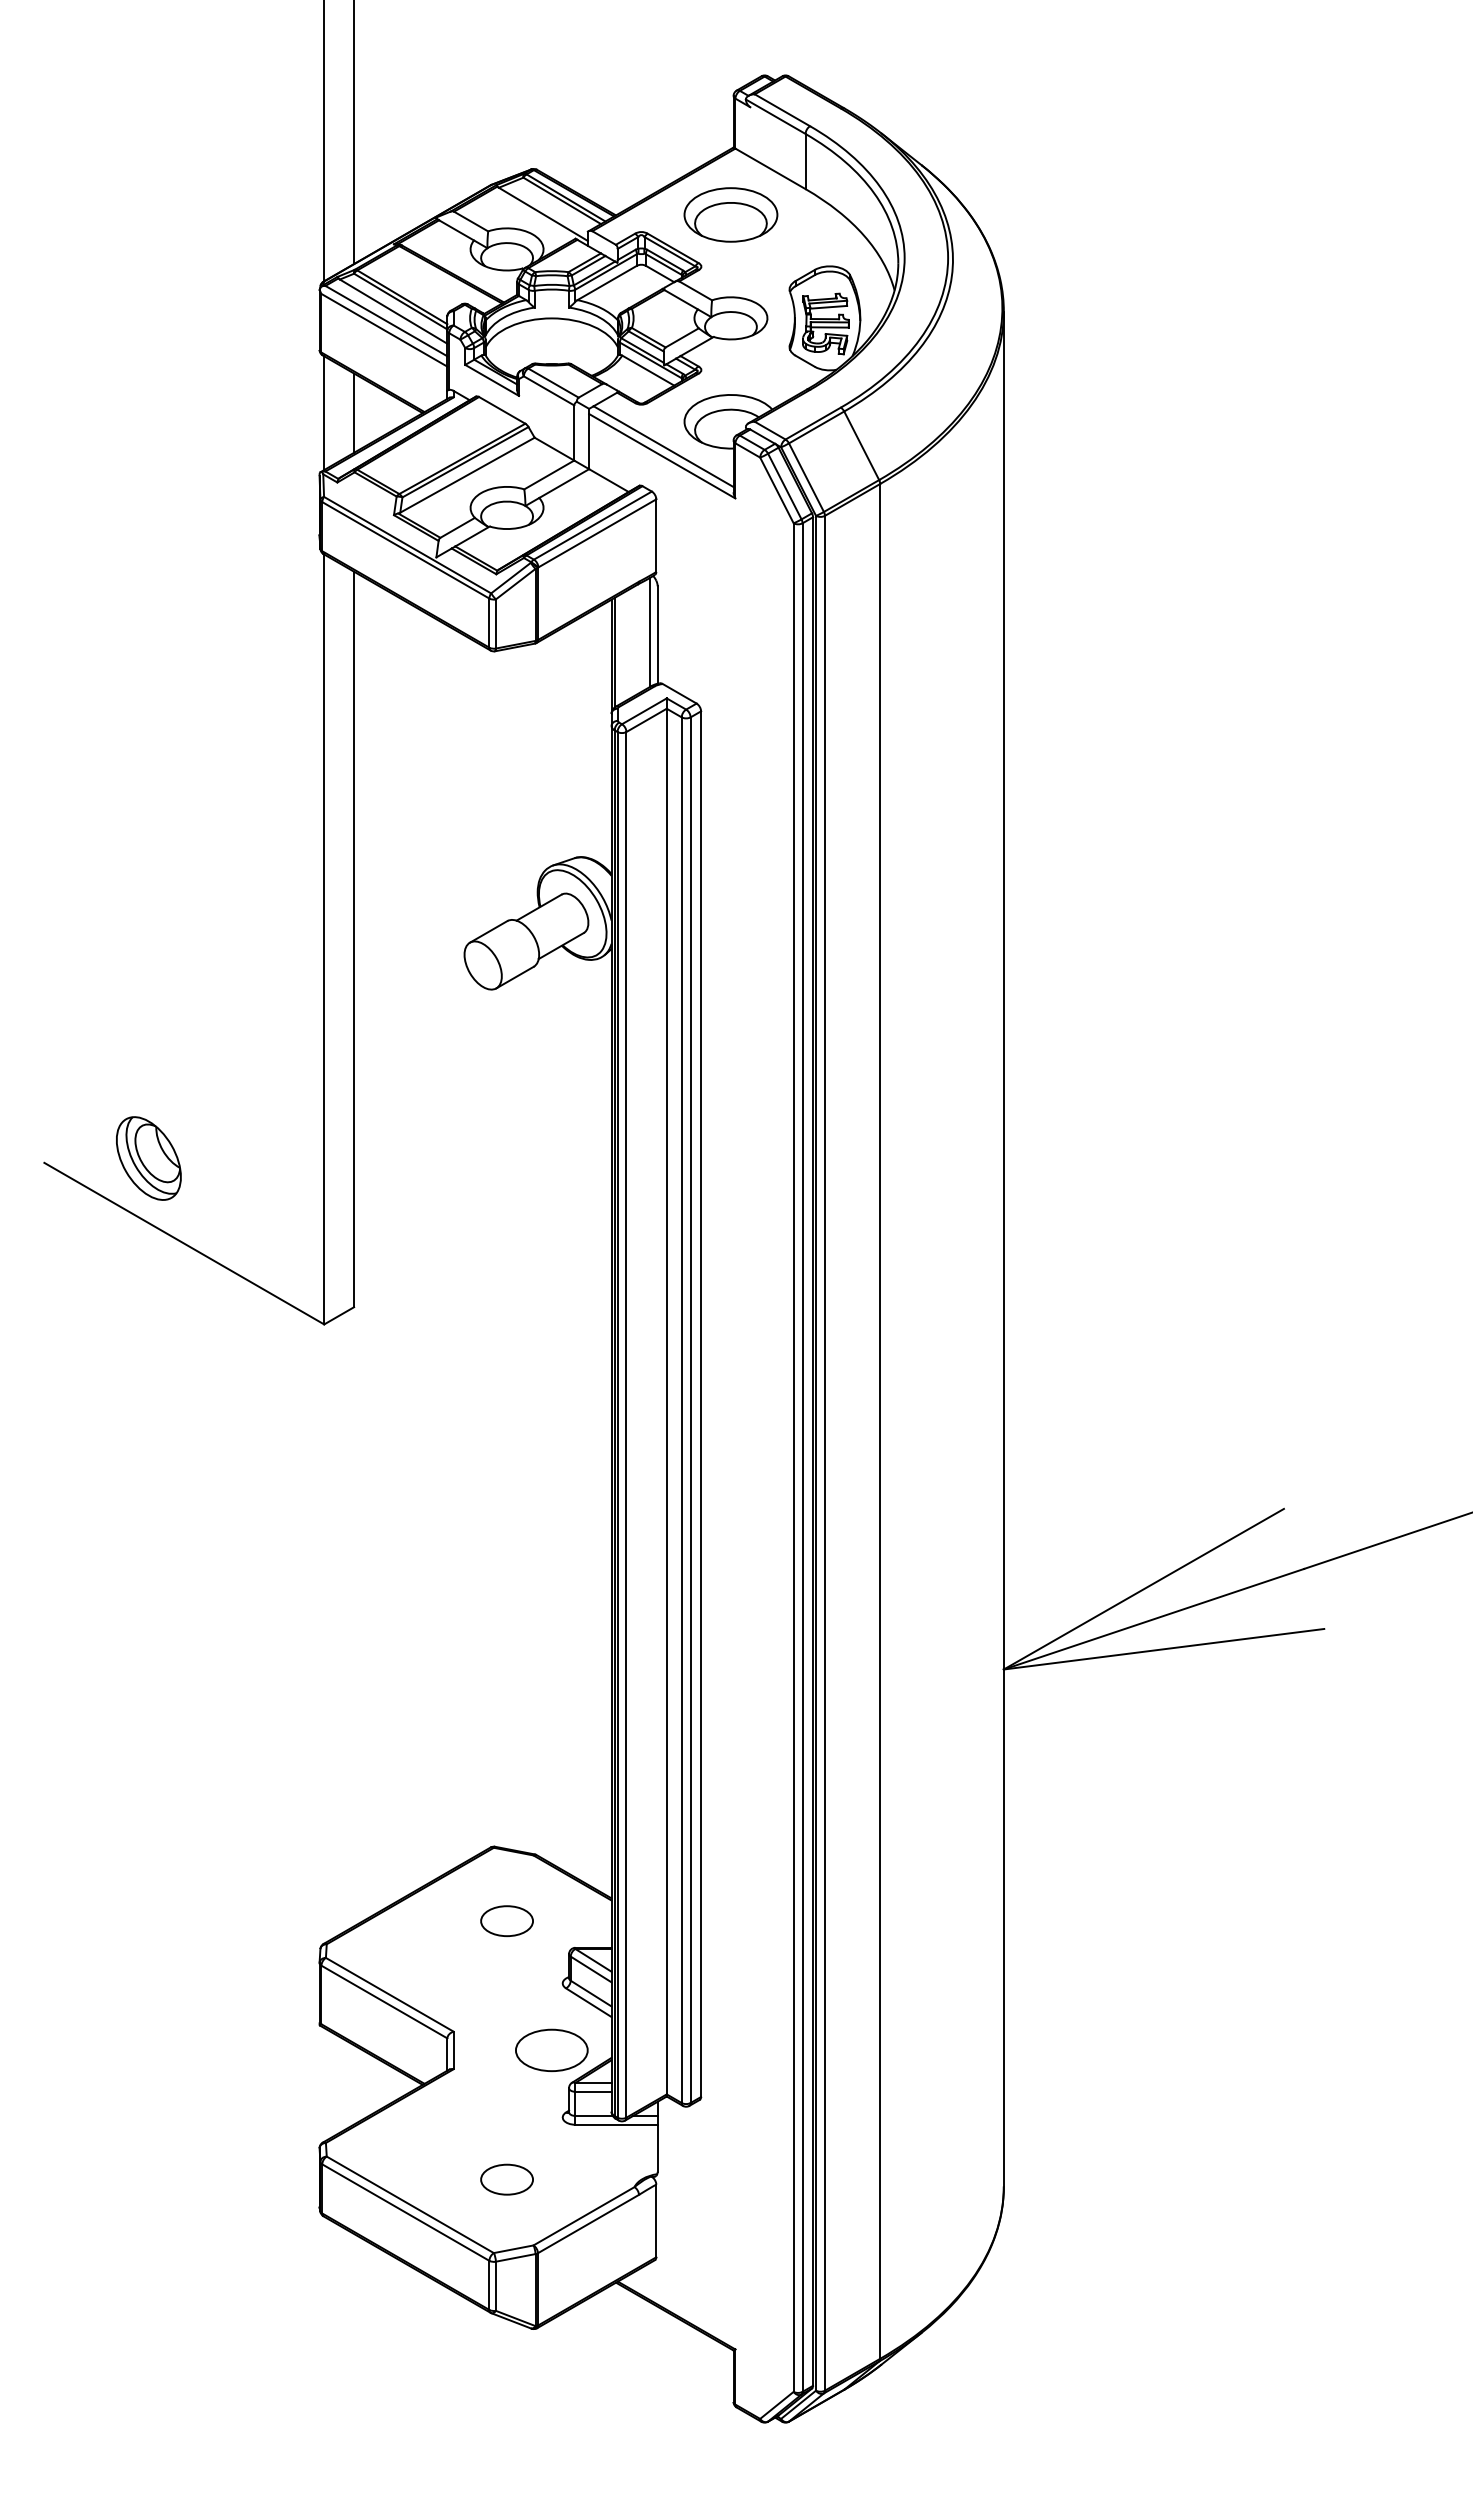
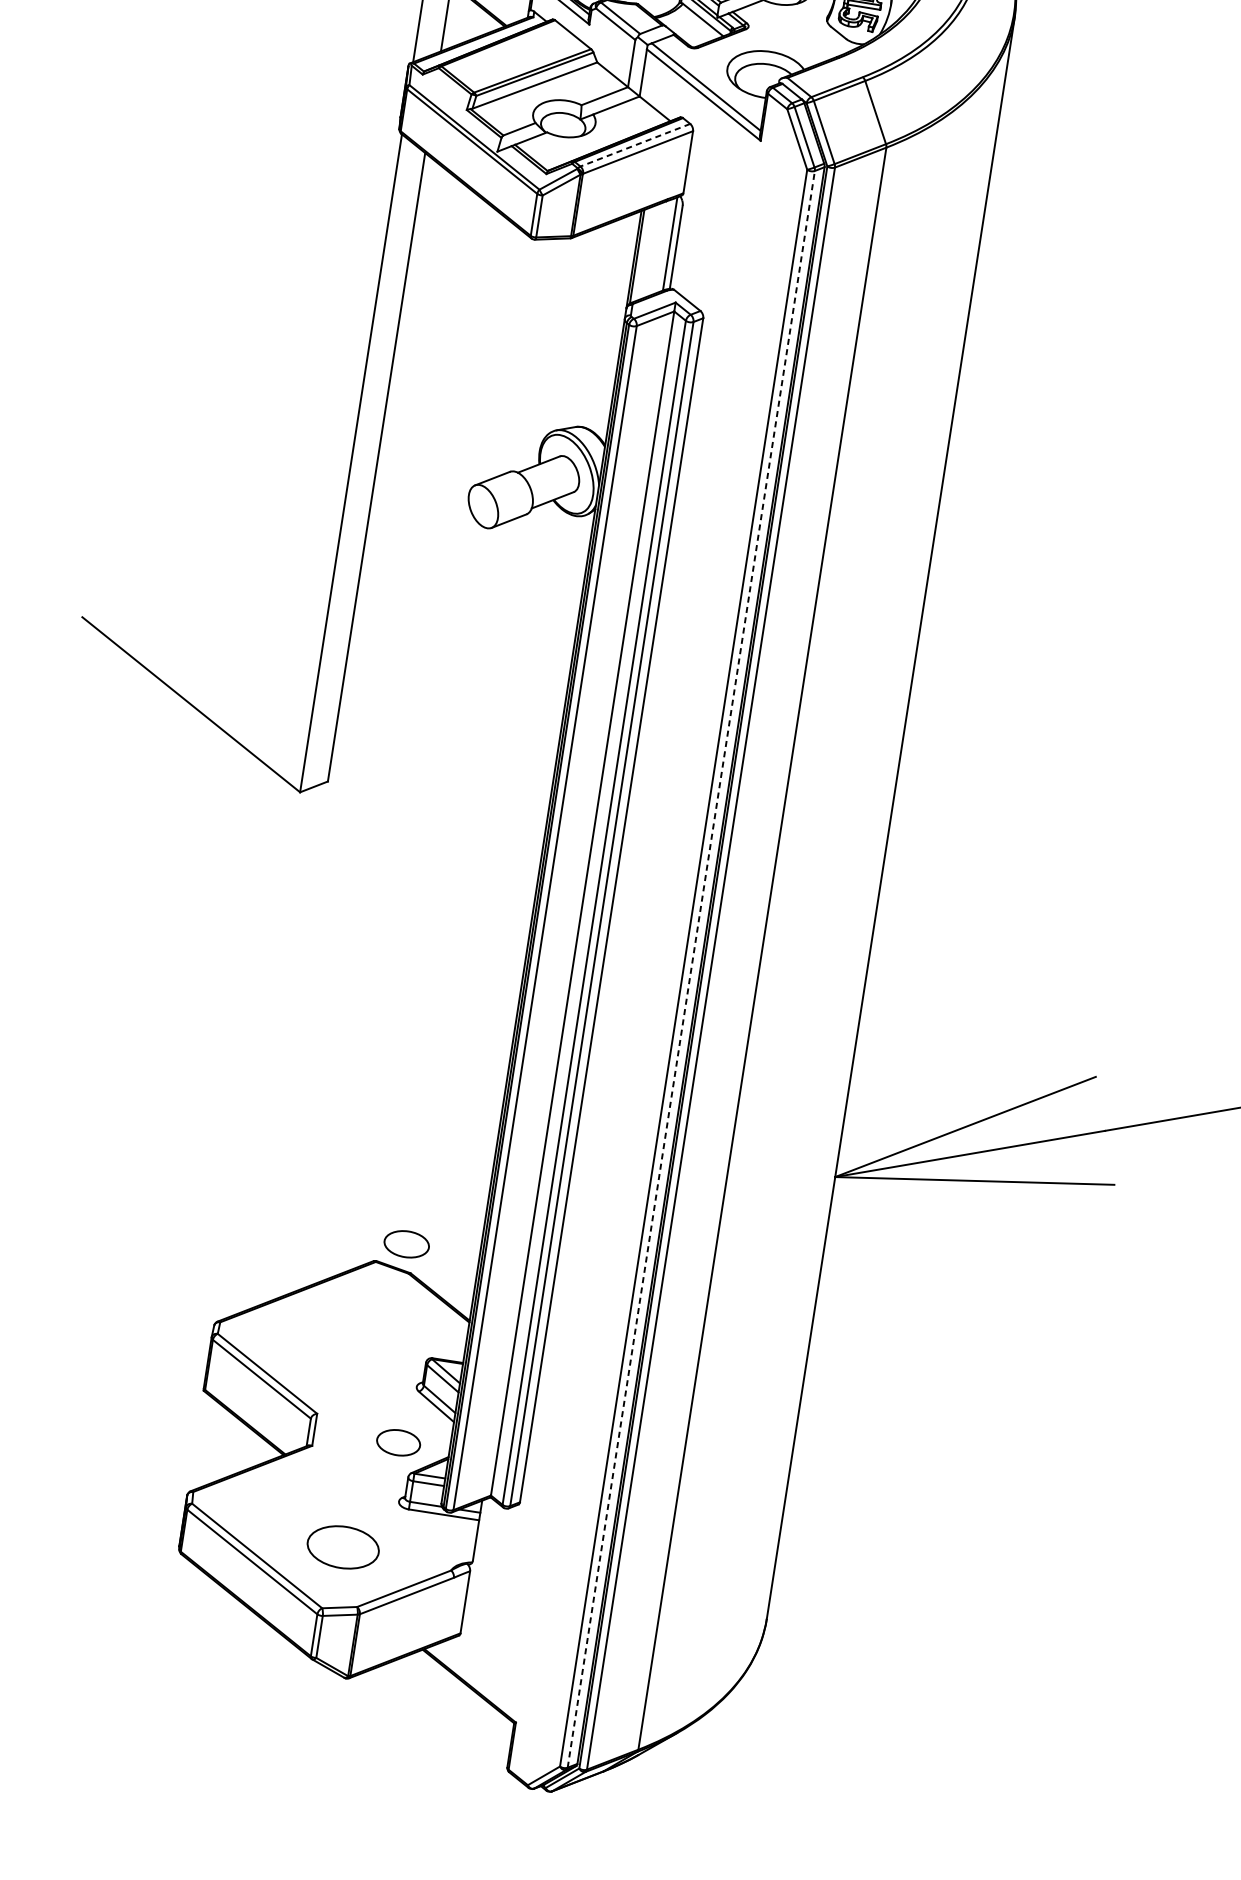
line: (592, 525) -> (635, 145), solid -> dashed
part: (148, 1158) -> (171, 627), removed
line: (802, 1457) -> (691, 969), solid -> dashed
part: (506, 1921) -> (406, 1244), moved
part: (551, 2050) -> (398, 1442), size x0.7
part: (506, 2179) -> (342, 1547), size x1.6

